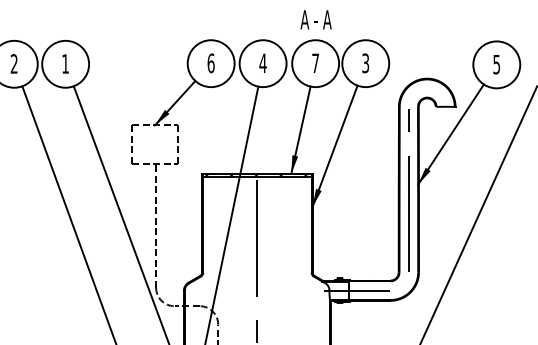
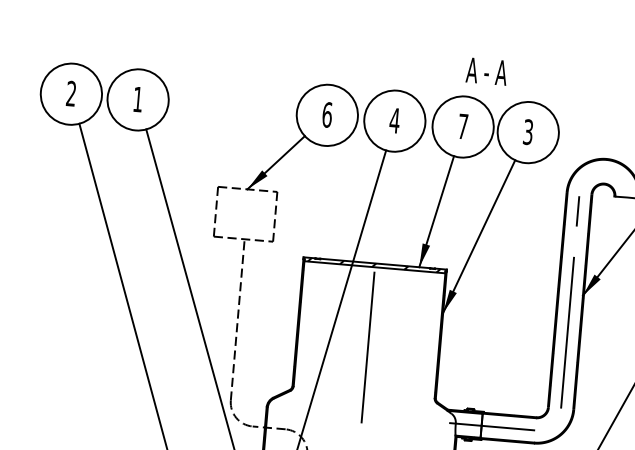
text: (315, 19) -> (486, 71), moved

